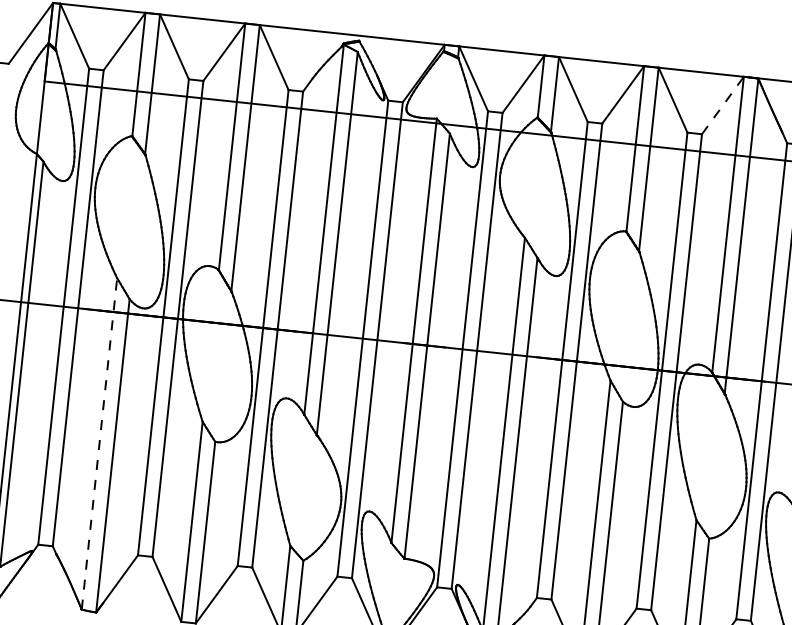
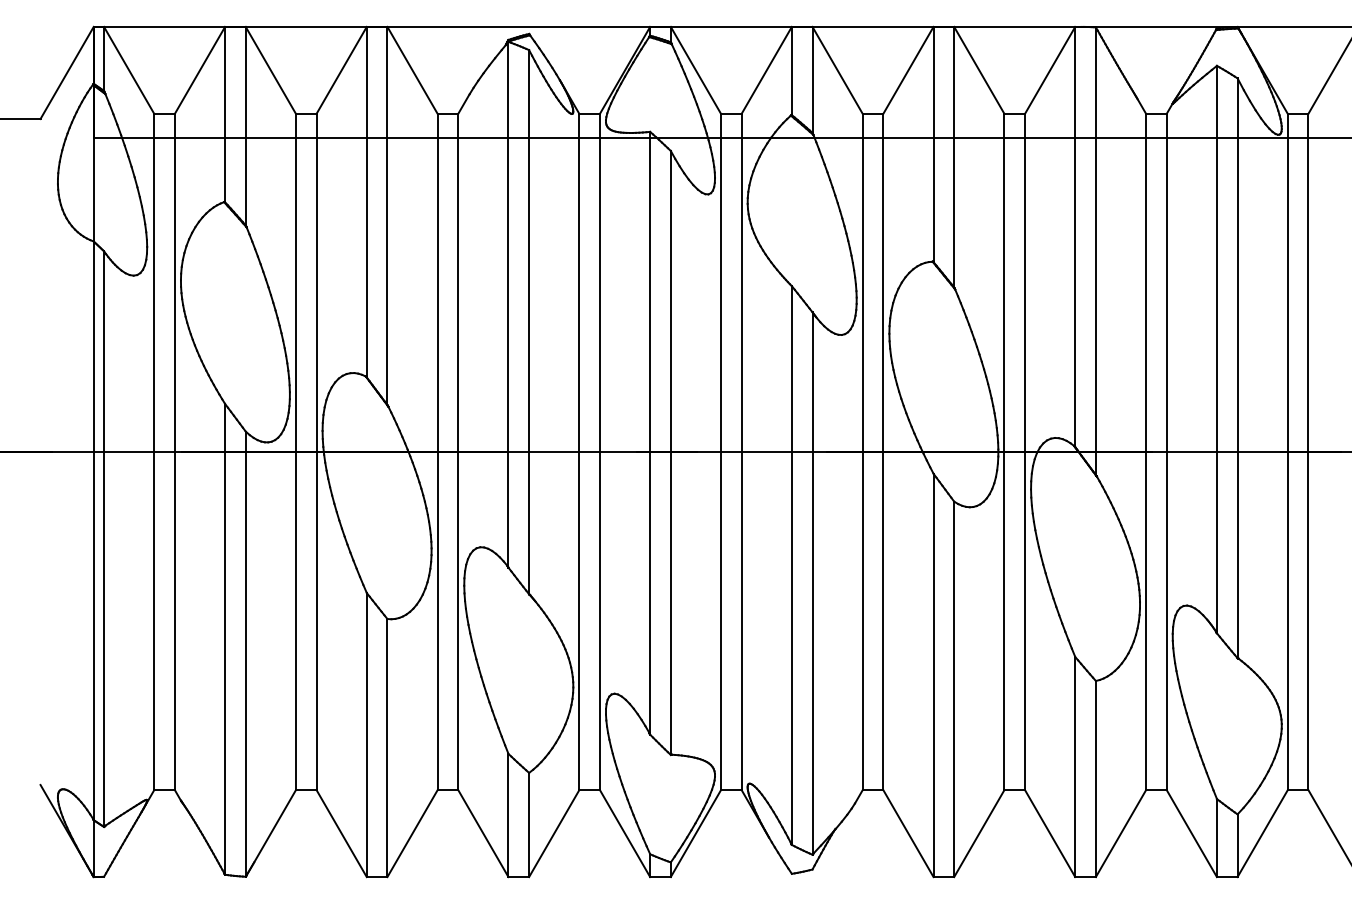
line: (723, 104) -> (1050, 69), dashed -> solid
line: (99, 443) -> (225, 638), dashed -> solid

